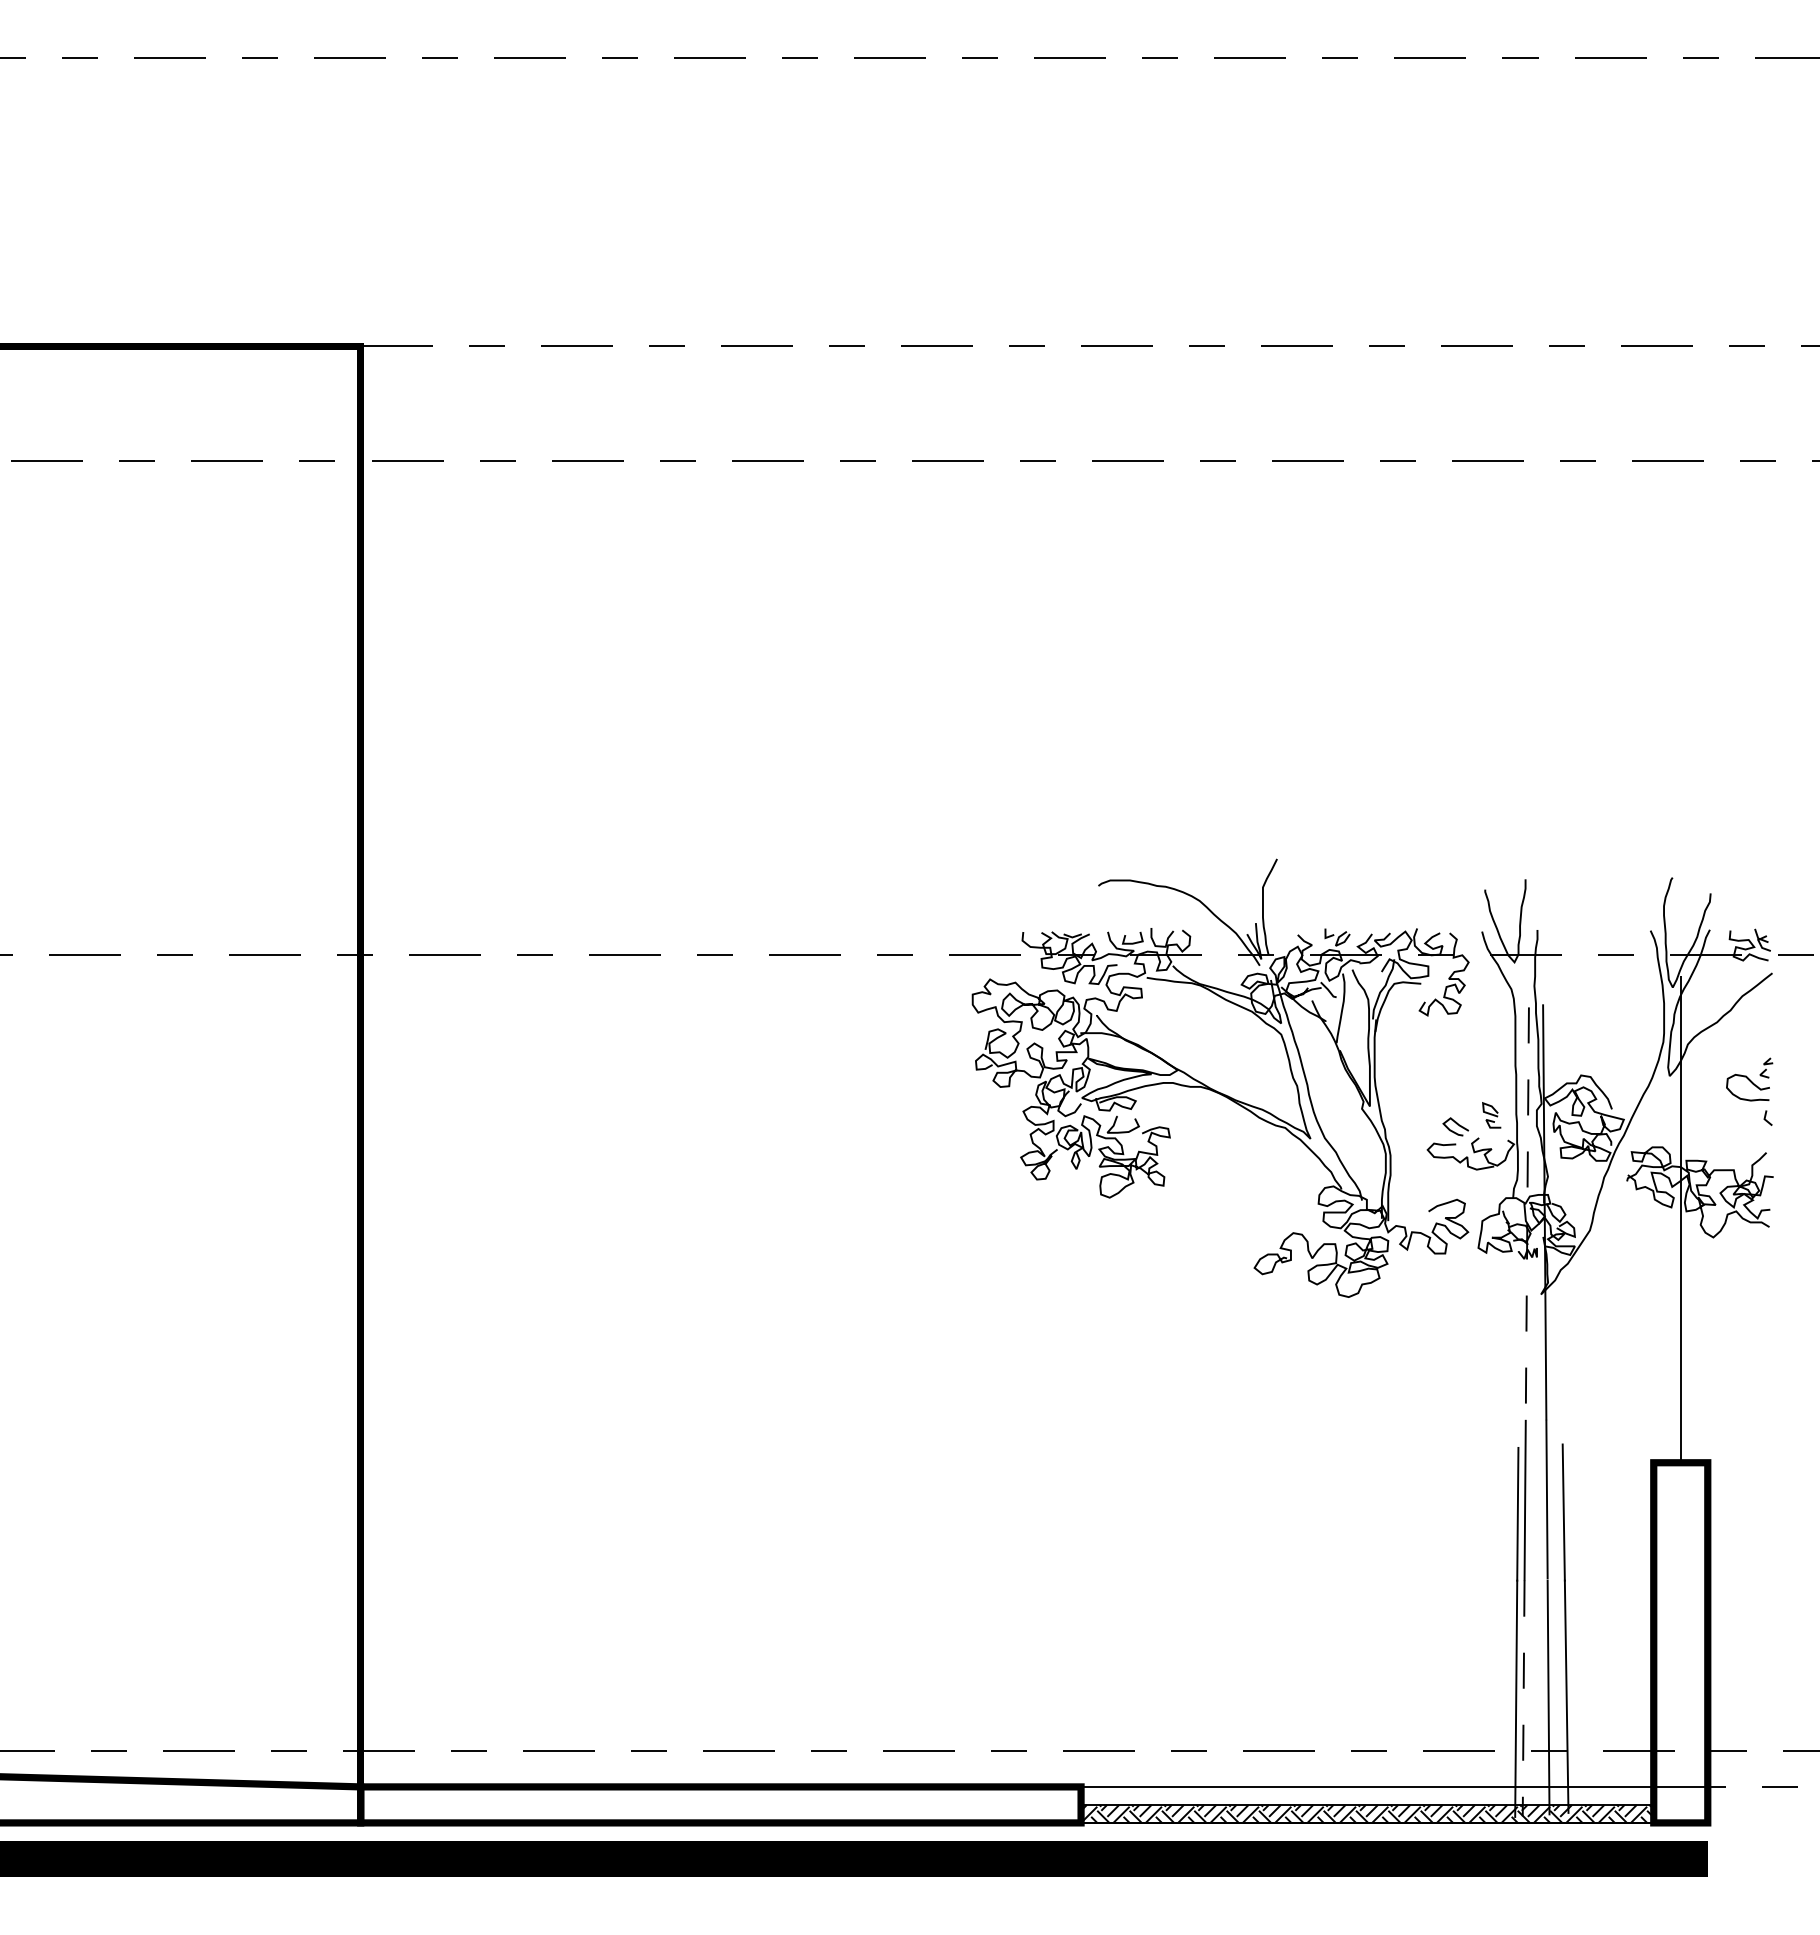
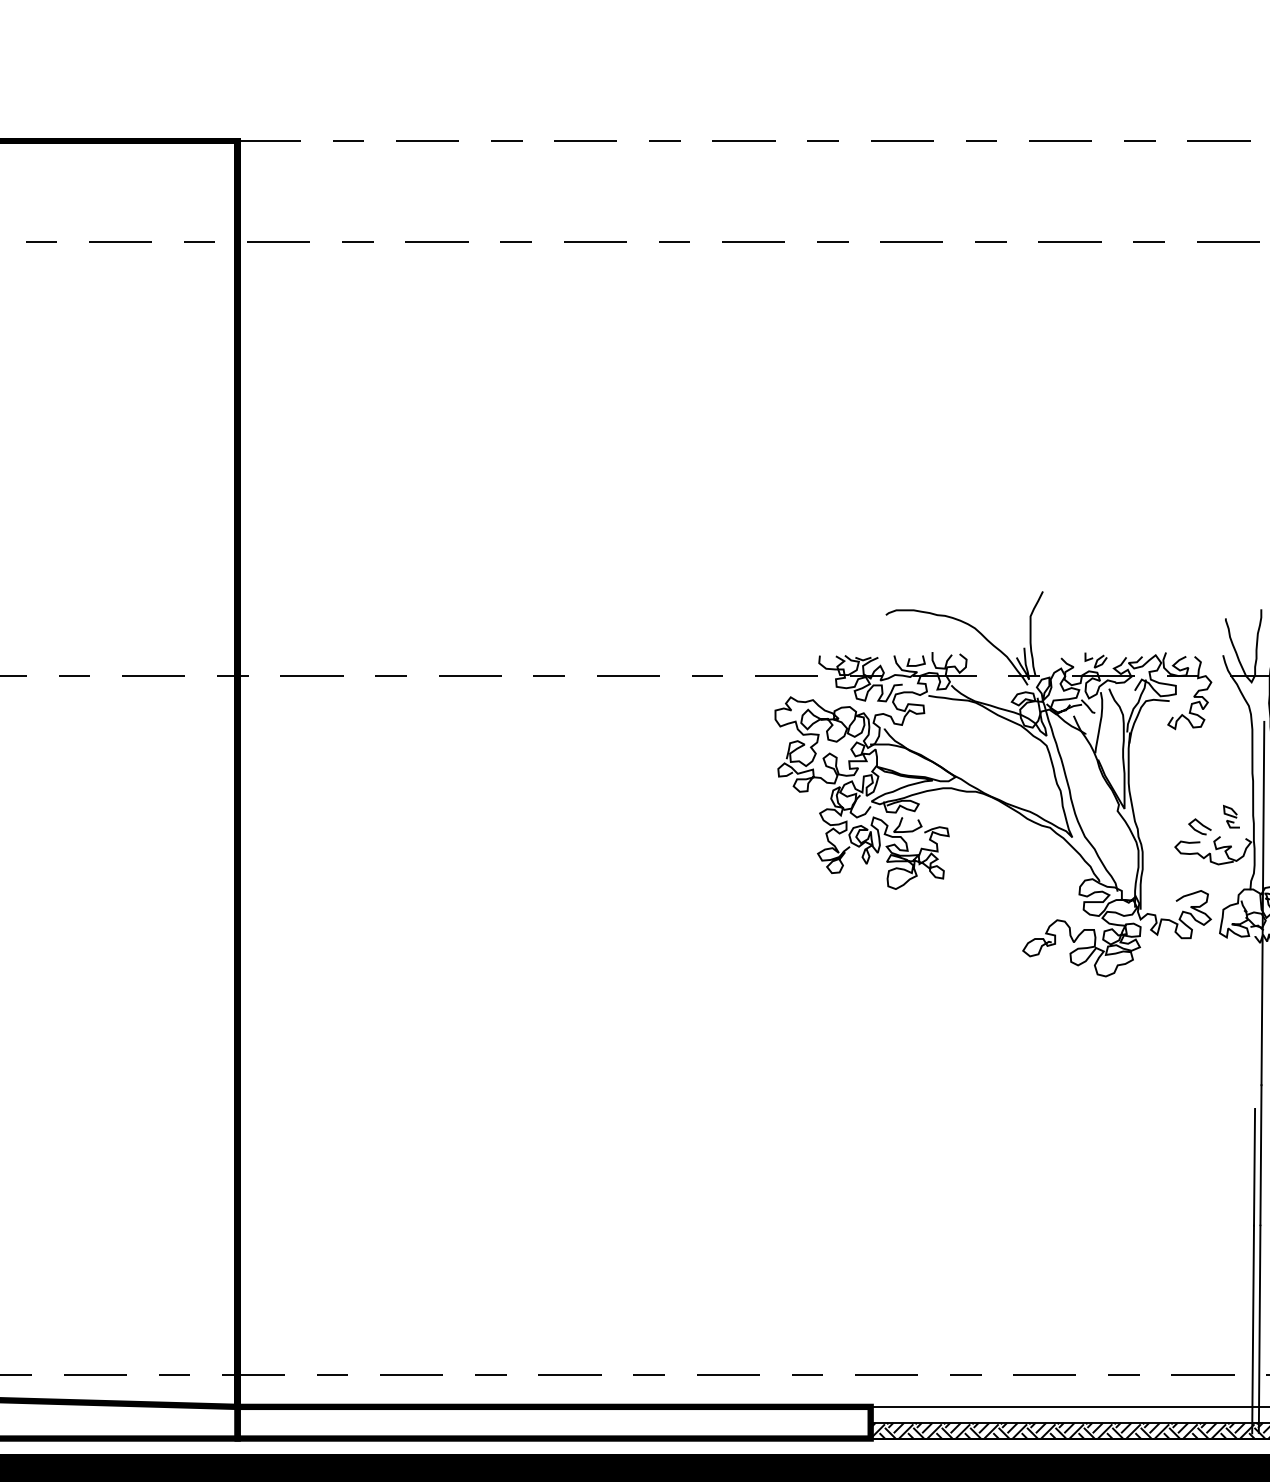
line: (1527, 1214) -> (1263, 903), dashed -> solid
line: (1523, 1698) -> (1259, 1329), dashed -> solid

